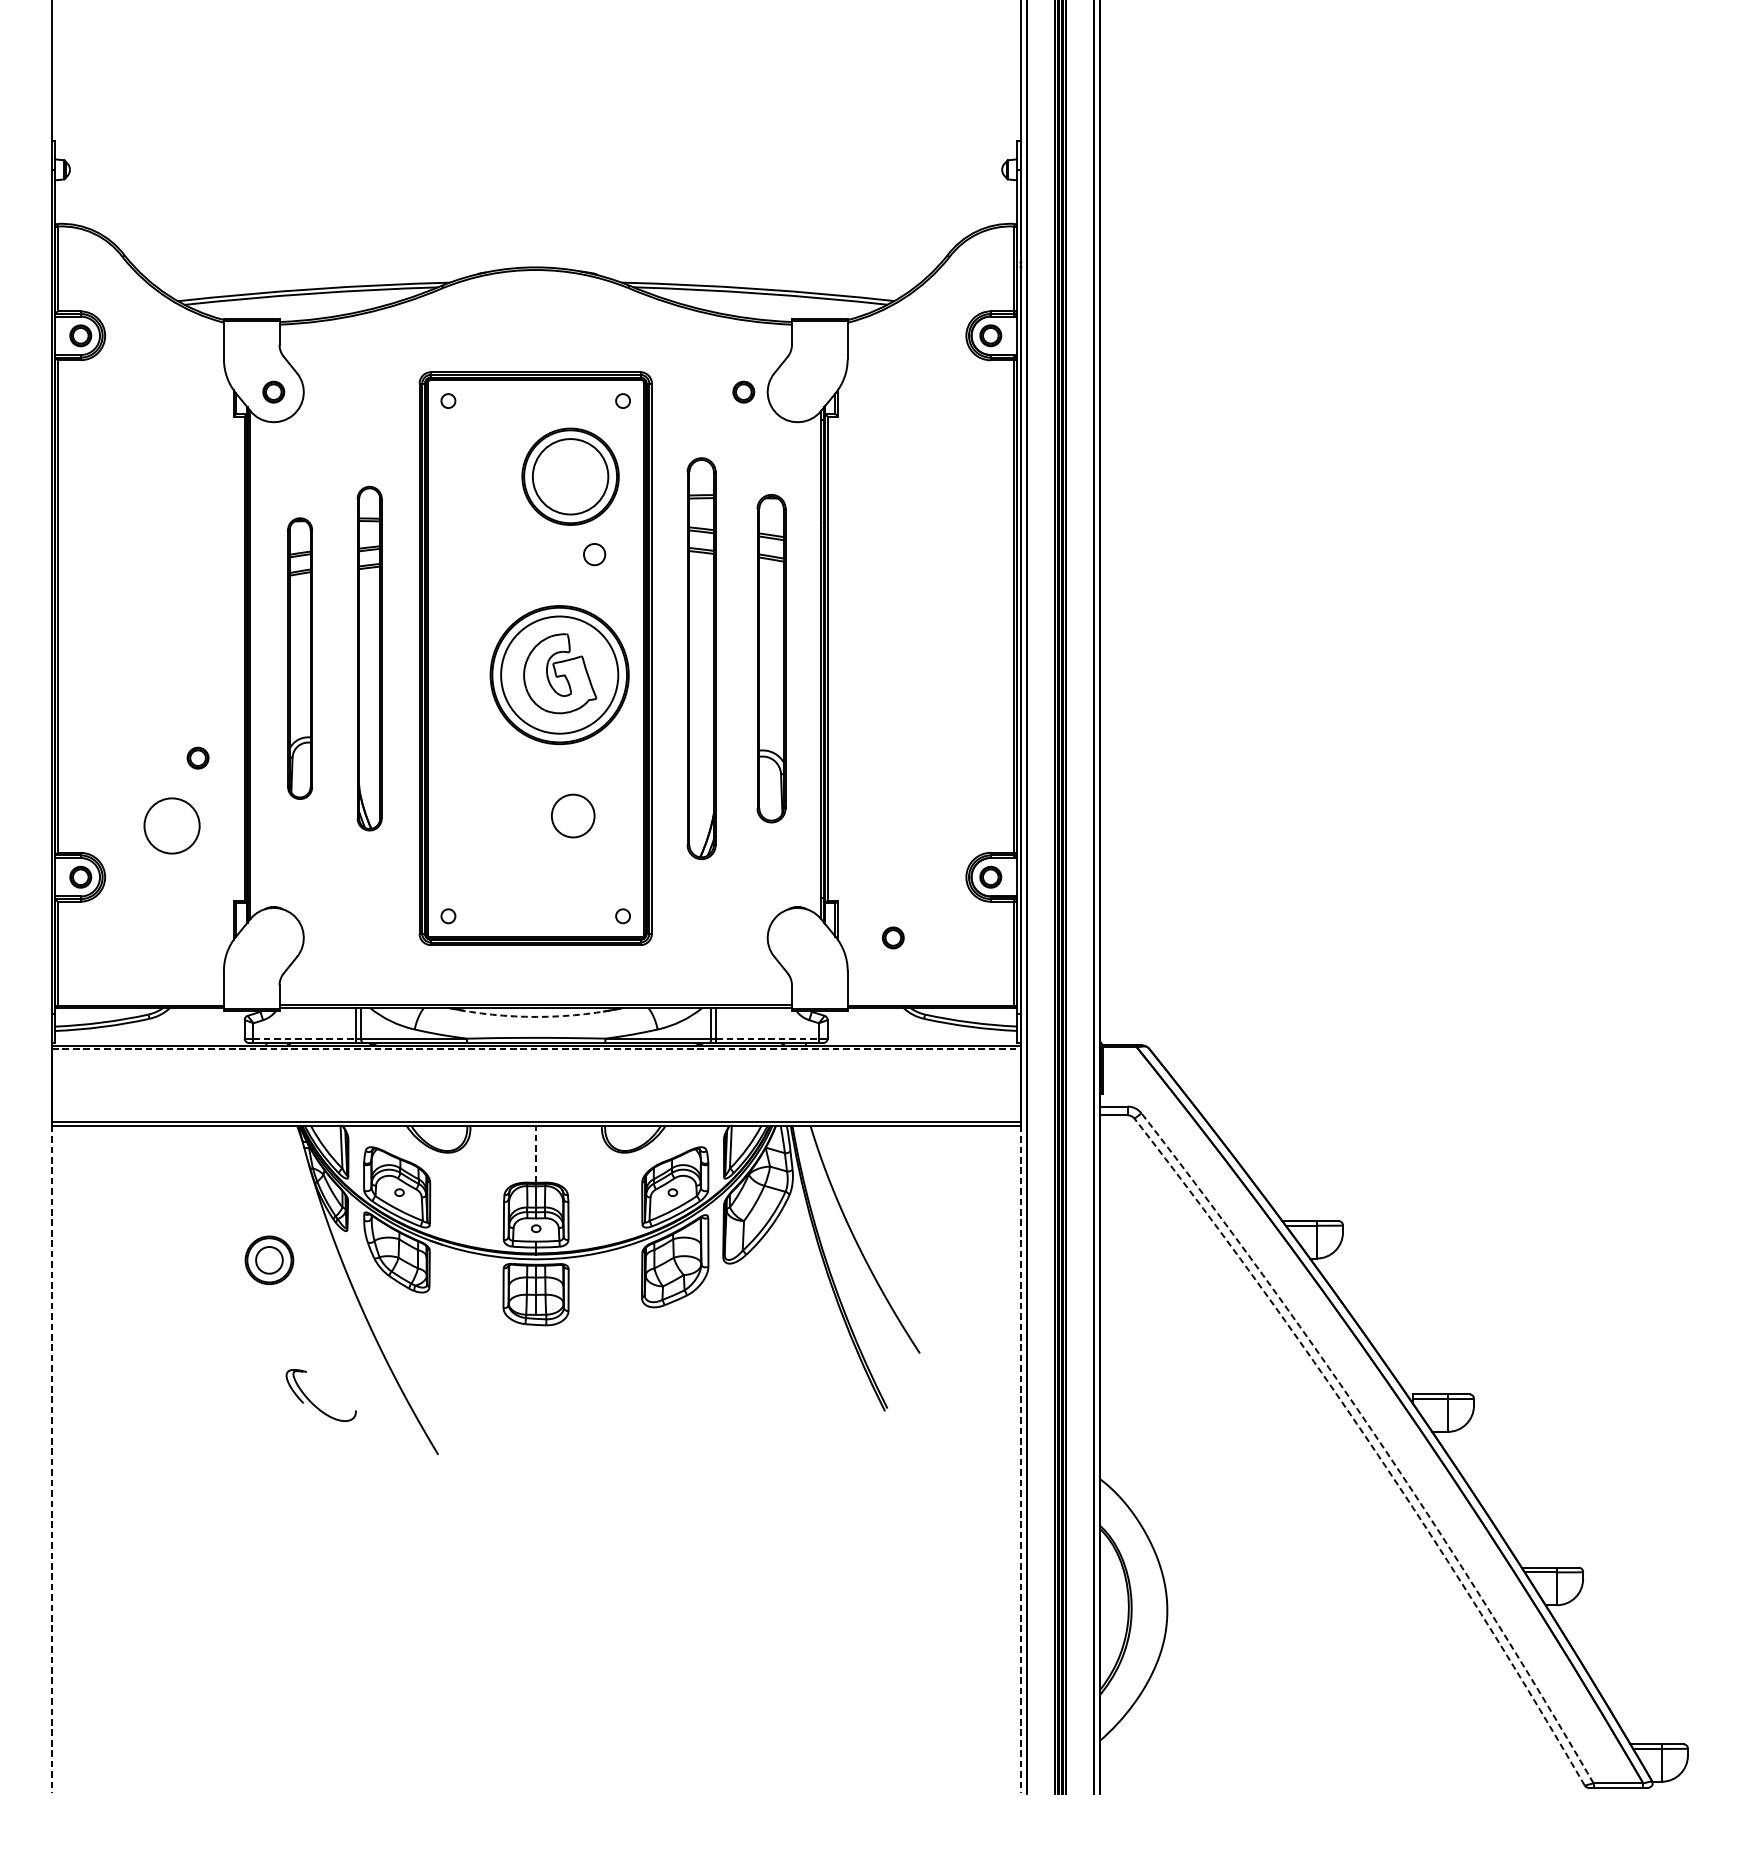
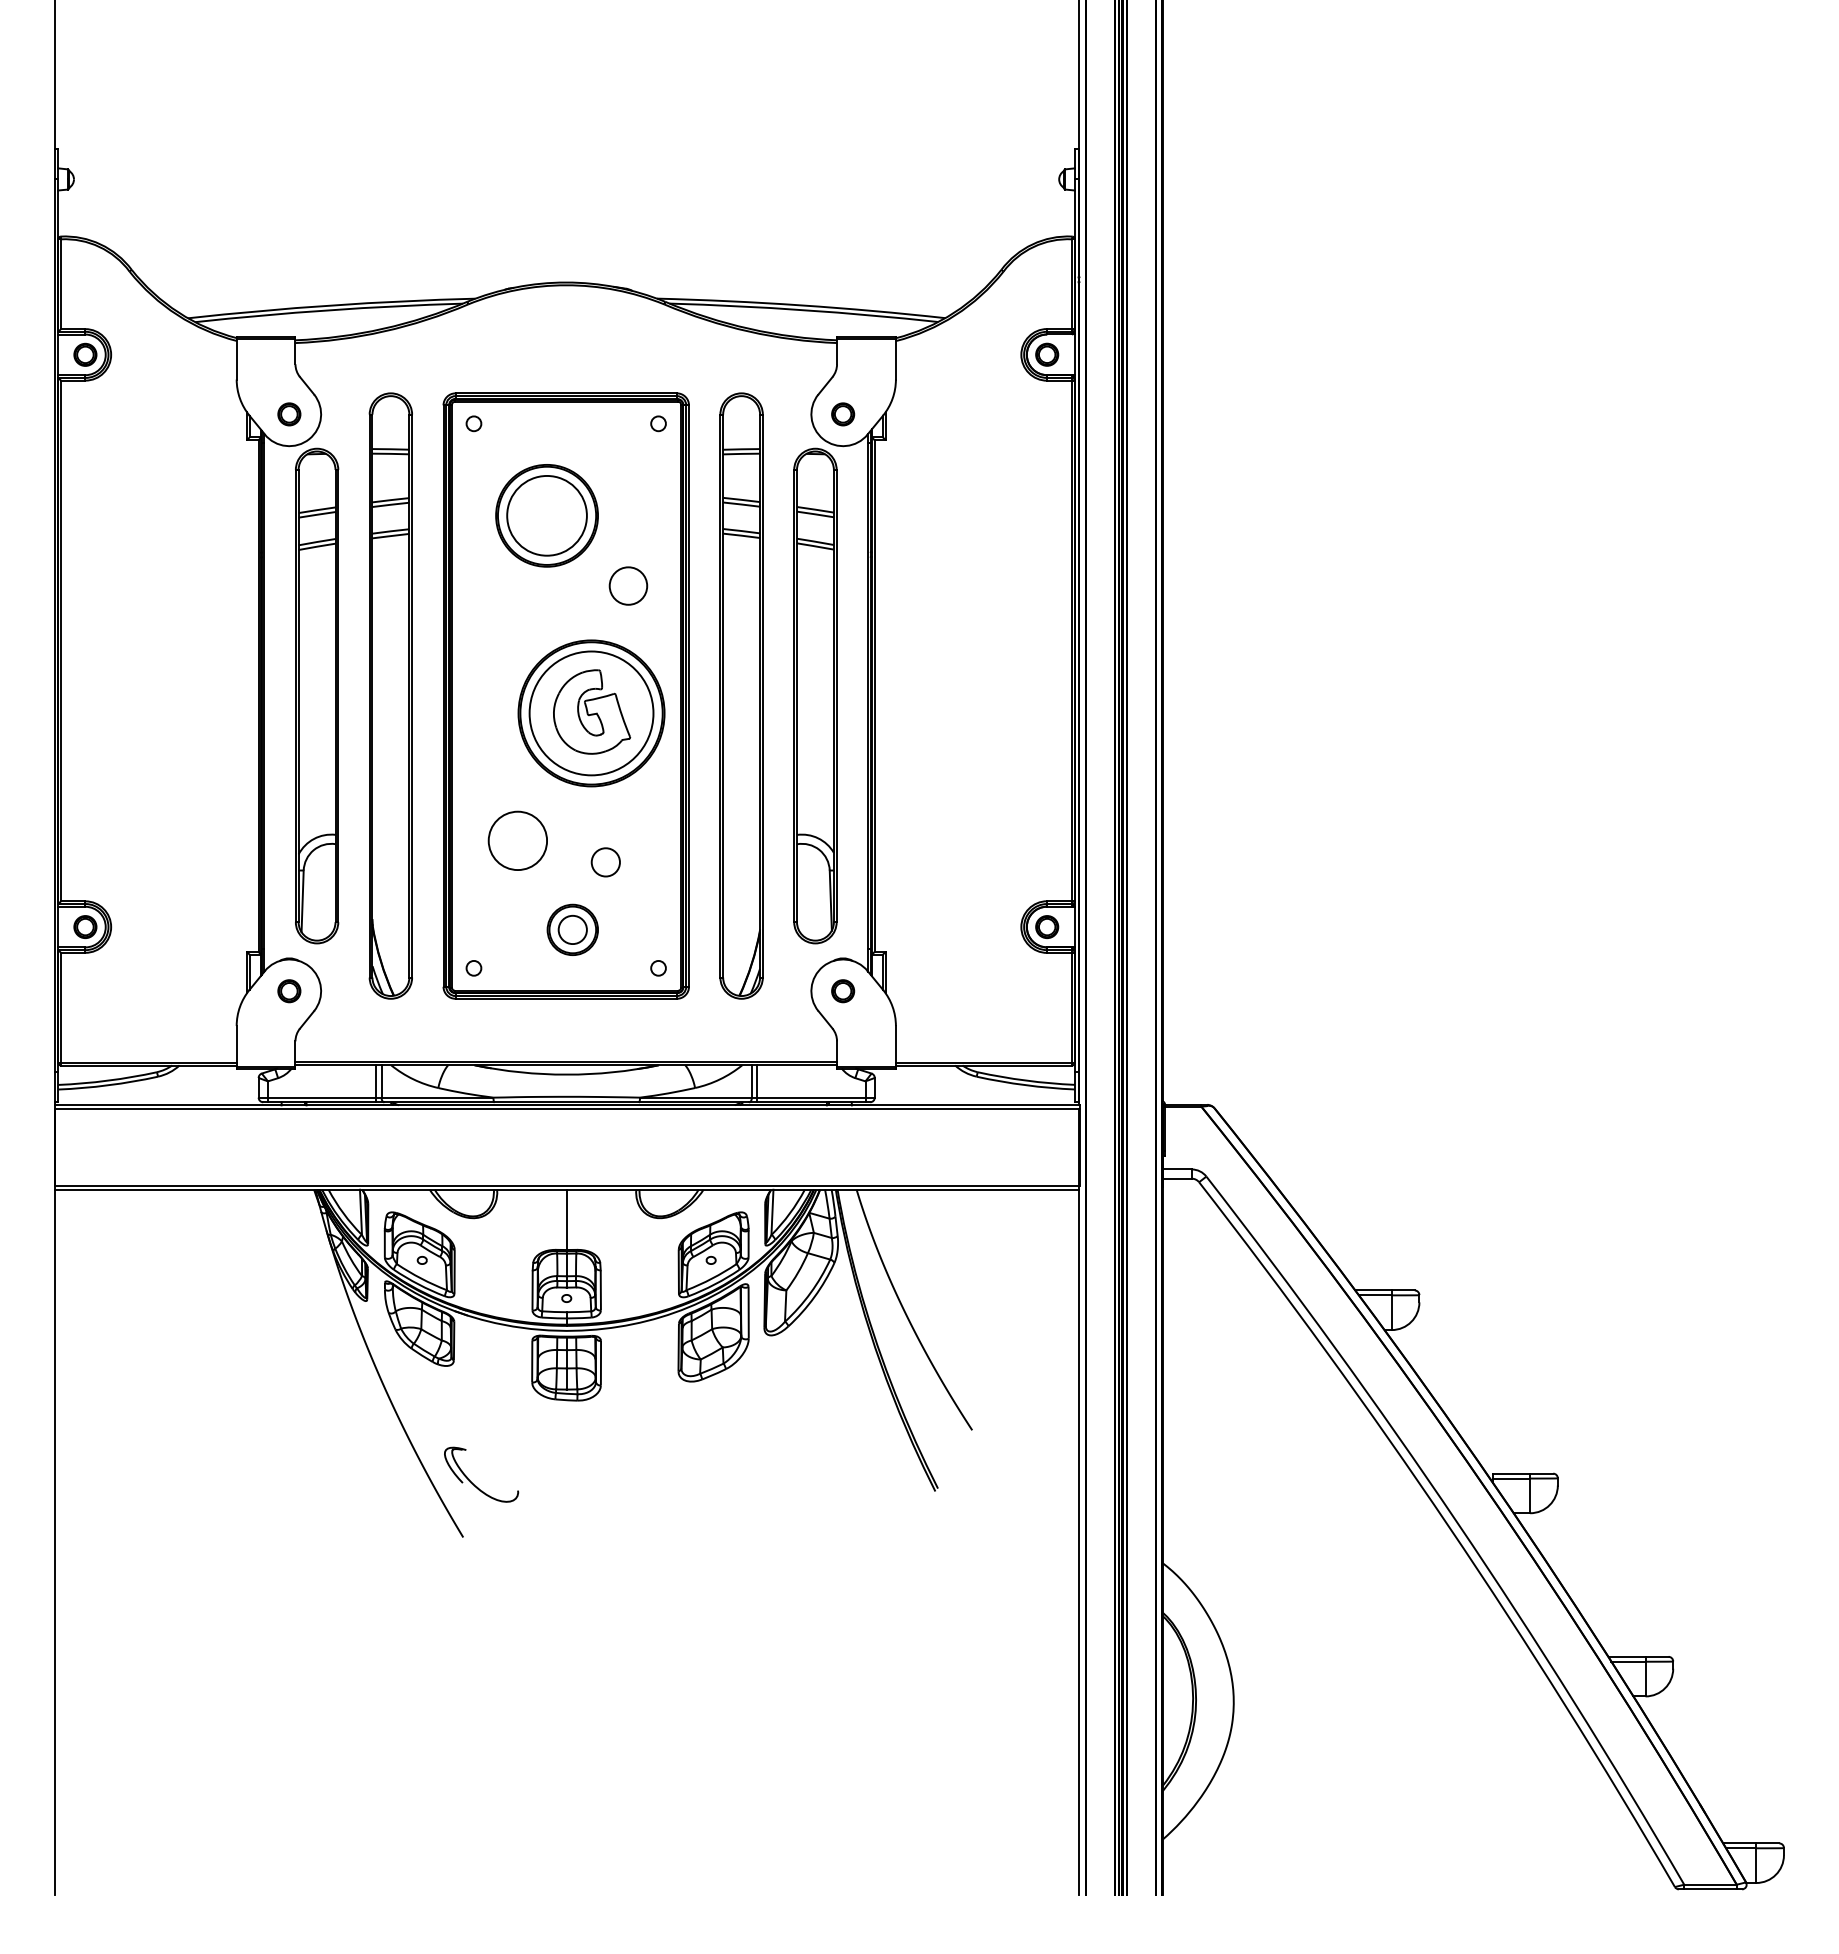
part: (744, 392) -> (843, 414), moved
part: (570, 476) -> (546, 515), moved
circle: (594, 554) -> (628, 585), size x1.67
part: (300, 658) -> (317, 695), size x1.67
part: (369, 658) -> (390, 695), size x1.67
part: (701, 658) -> (741, 695), size x1.43
part: (771, 658) -> (815, 695), size x1.43
part: (198, 758) -> (289, 991), moved
circle: (572, 816) -> (605, 862), size x0.62
circle: (171, 825) -> (517, 840), moved
part: (893, 938) -> (843, 991), moved
arc: (535, 1016) -> (566, 1074), dashed -> solid
line: (305, 1038) -> (322, 1097), dashed -> solid
line: (767, 1038) -> (811, 1097), dashed -> solid
line: (536, 1049) -> (567, 1109), dashed -> solid
line: (535, 1153) -> (566, 1219), dashed -> solid
part: (269, 1259) -> (572, 929), moved
part: (312, 1402) -> (472, 1482), moved
arc: (1379, 1440) -> (1457, 1522), dashed -> solid
arc: (1370, 1444) -> (1448, 1526), dashed -> solid
line: (52, 1459) -> (55, 1542), dashed -> solid
line: (1021, 1459) -> (1079, 1542), dashed -> solid

